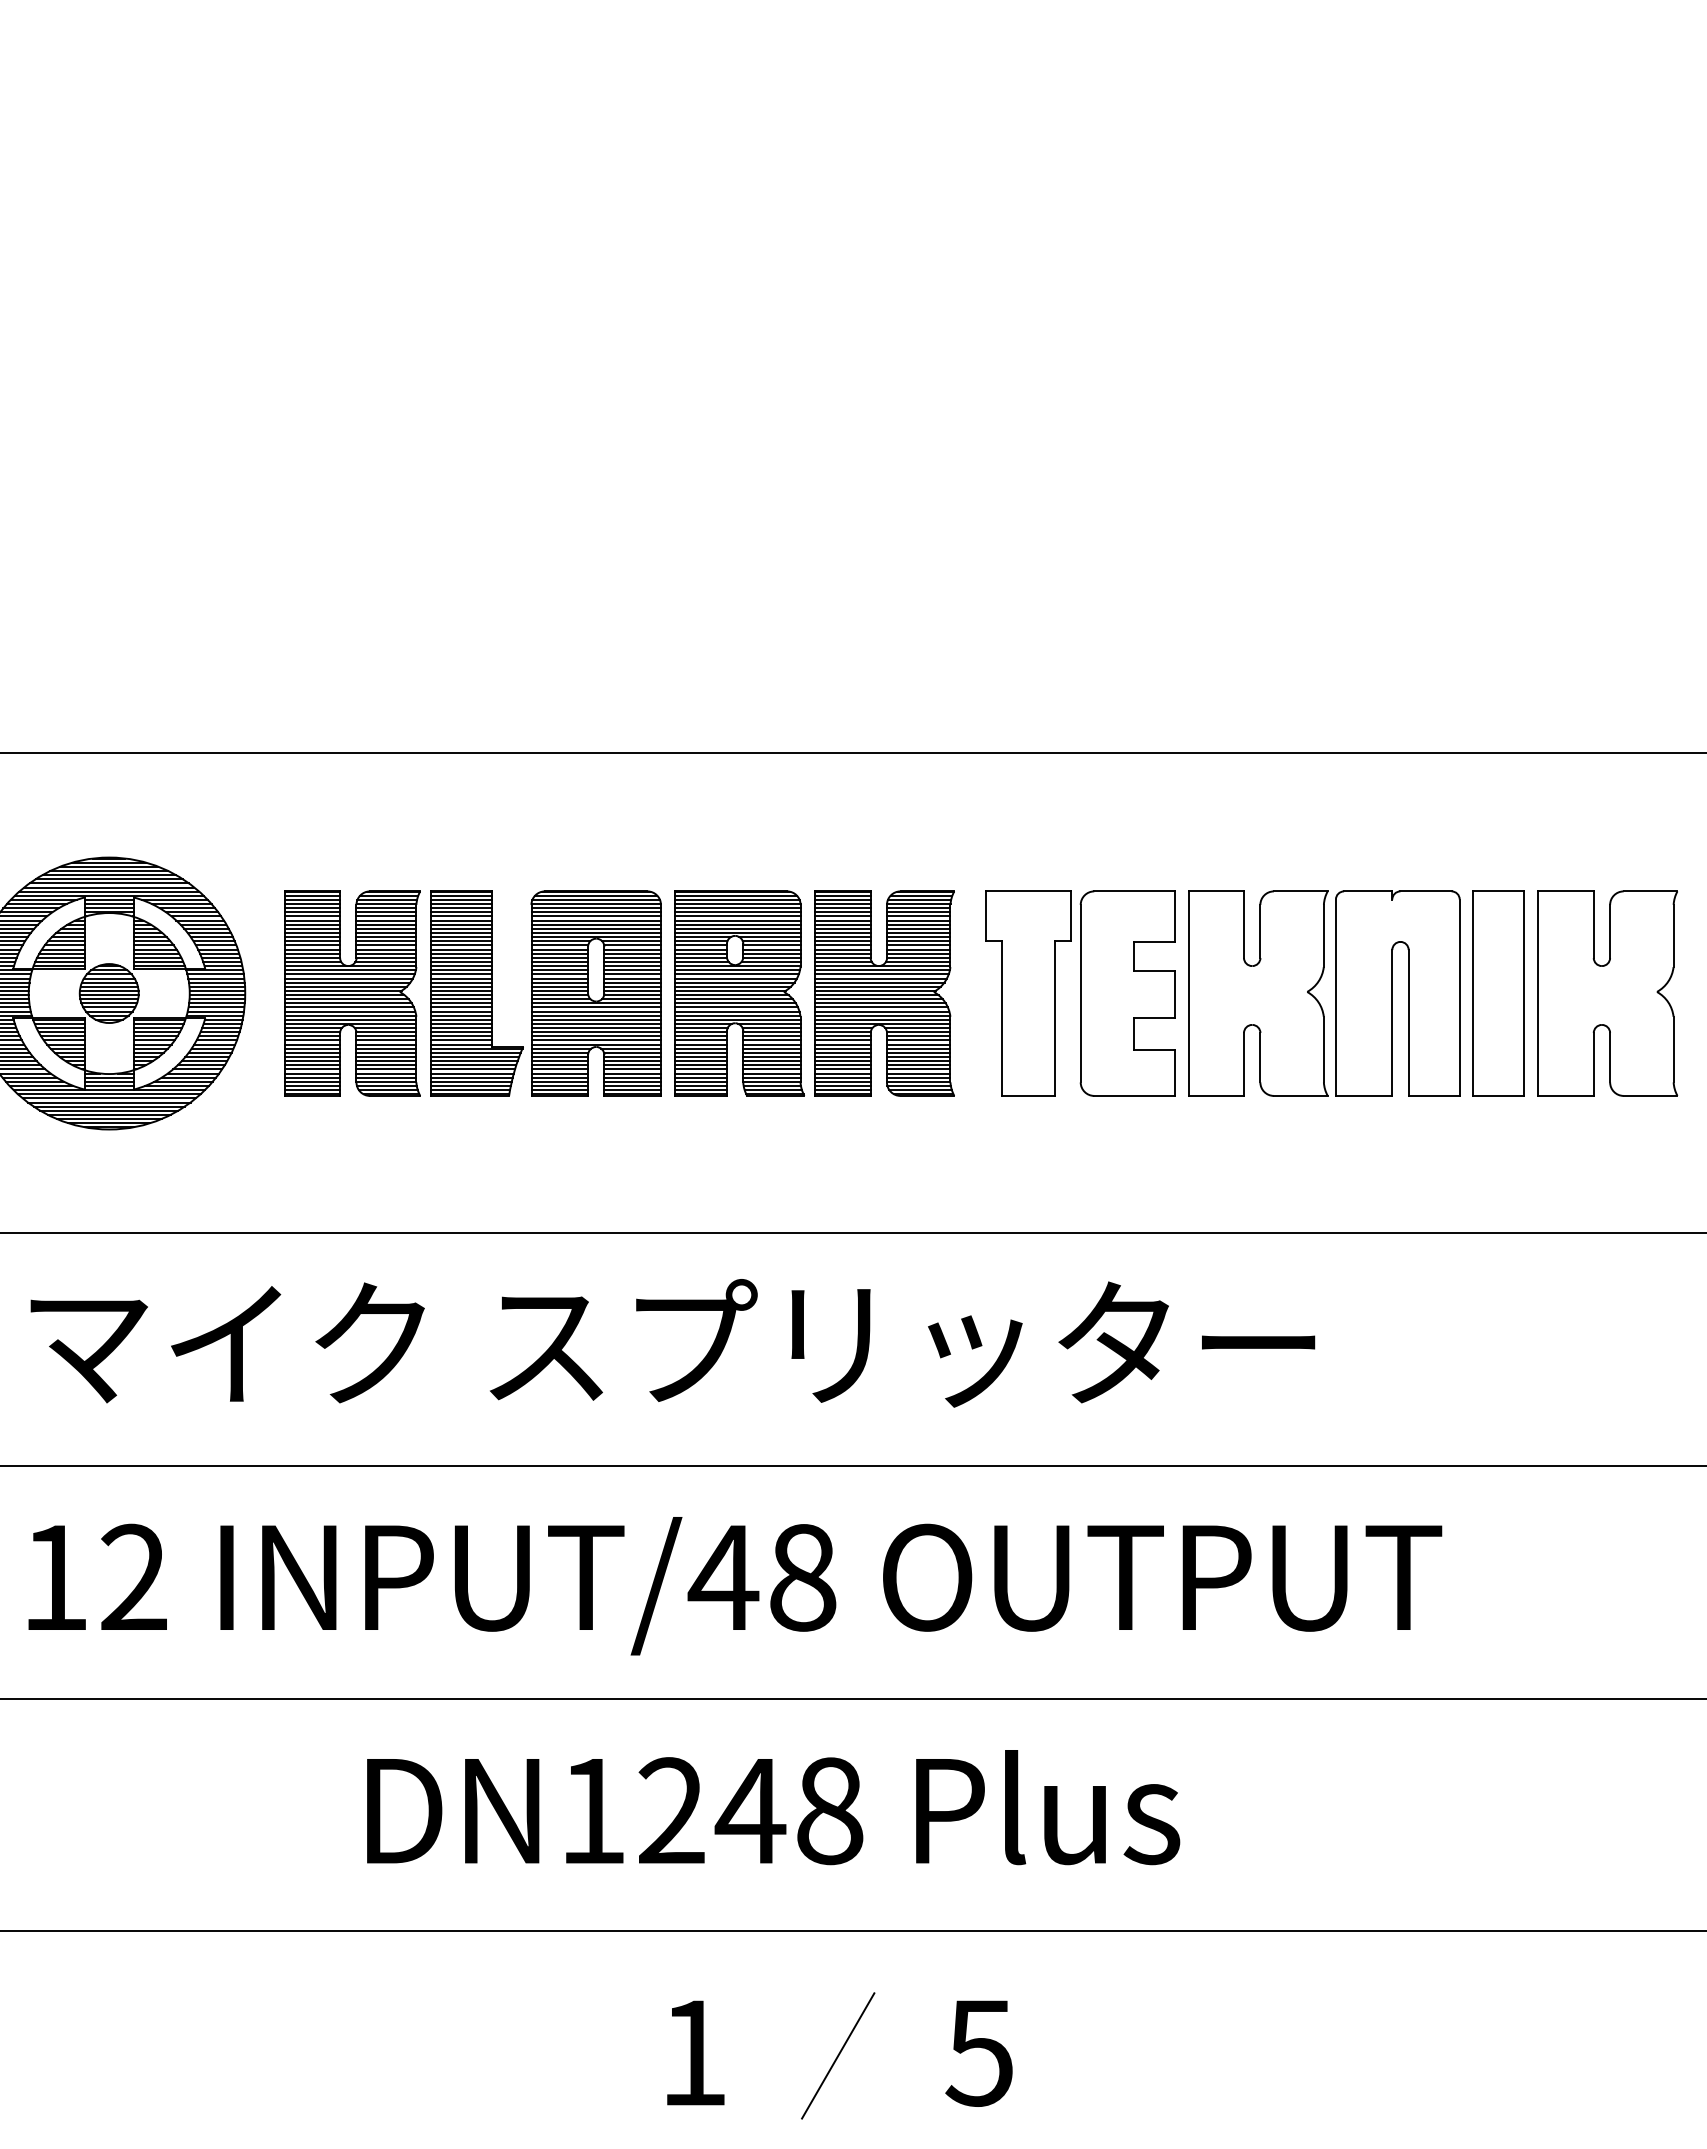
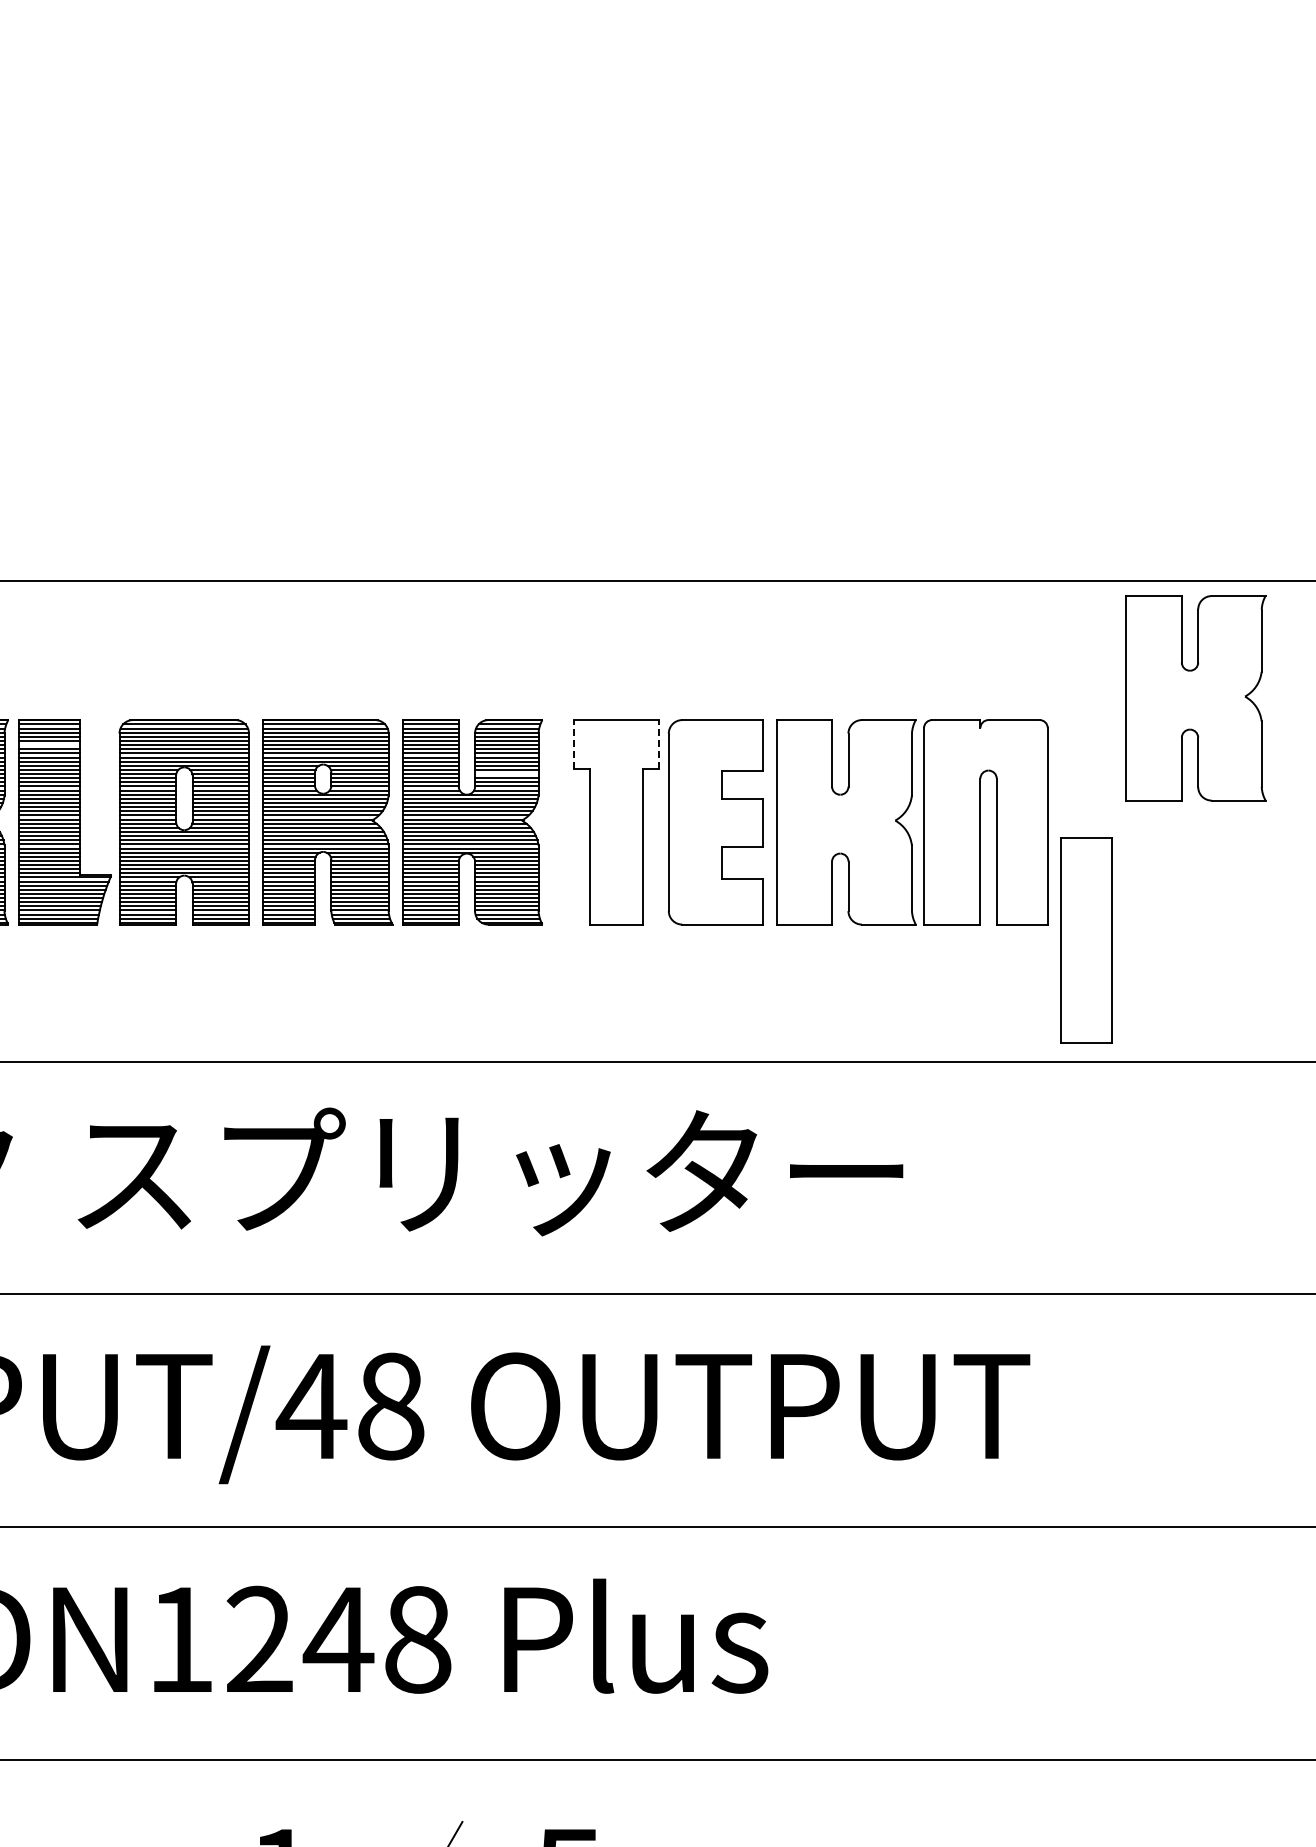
line: (985, 915) -> (573, 744), solid -> dashed
line: (1071, 915) -> (659, 744), solid -> dashed
line: (461, 916) -> (49, 745), removed
line: (918, 945) -> (506, 774), removed
part: (1498, 993) -> (1086, 940), moved
part: (1607, 993) -> (1195, 698), moved

